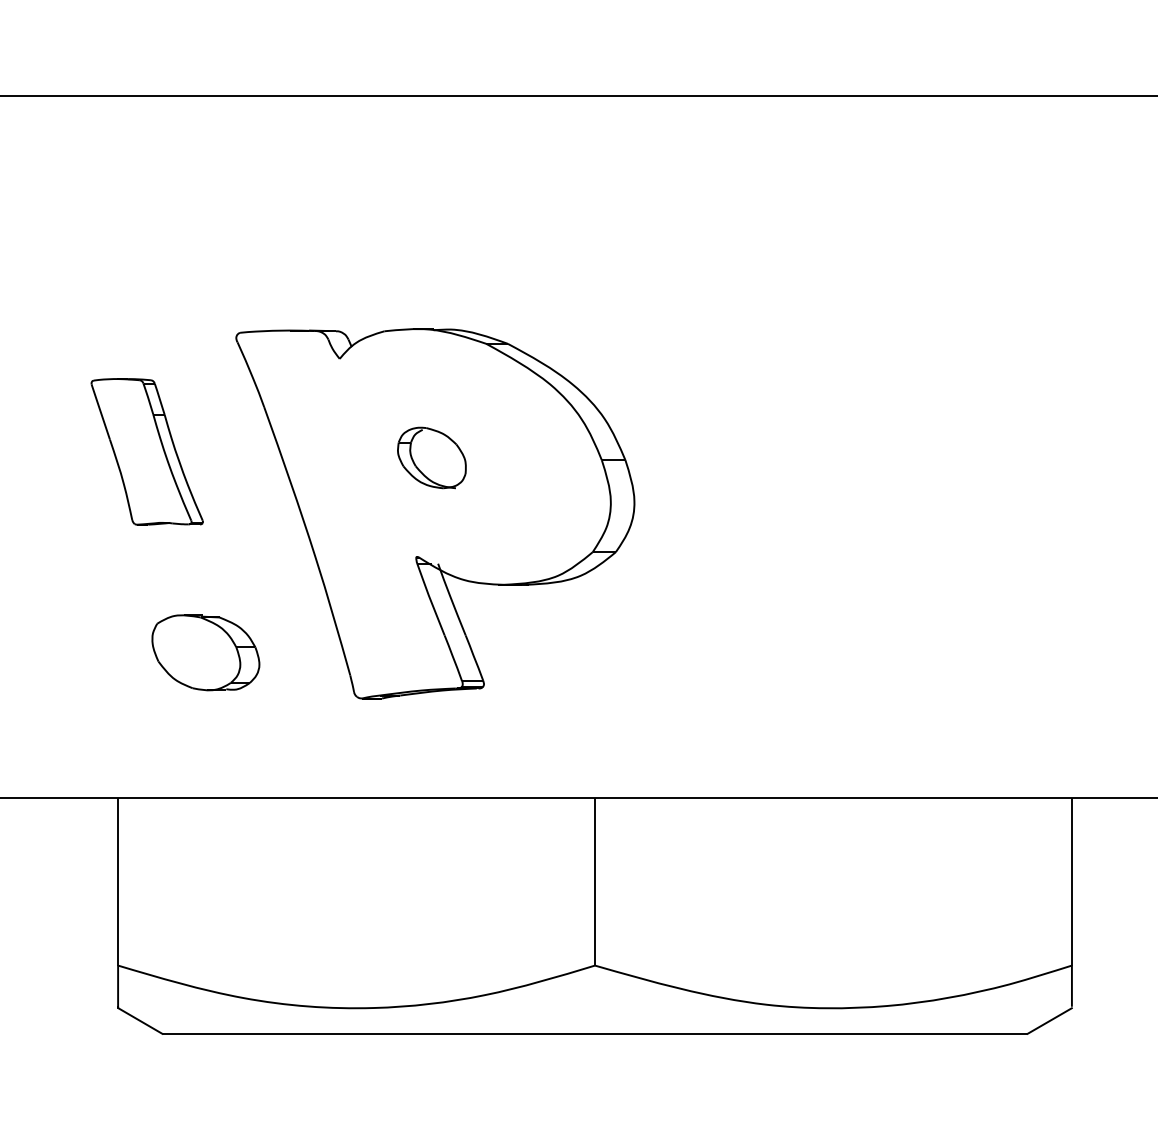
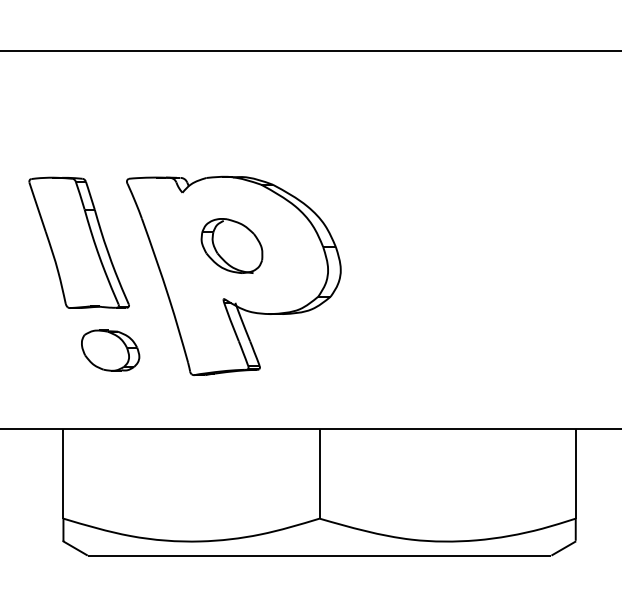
part: (146, 451) -> (78, 242), size x1.67
part: (430, 457) -> (231, 245), size x1.67

